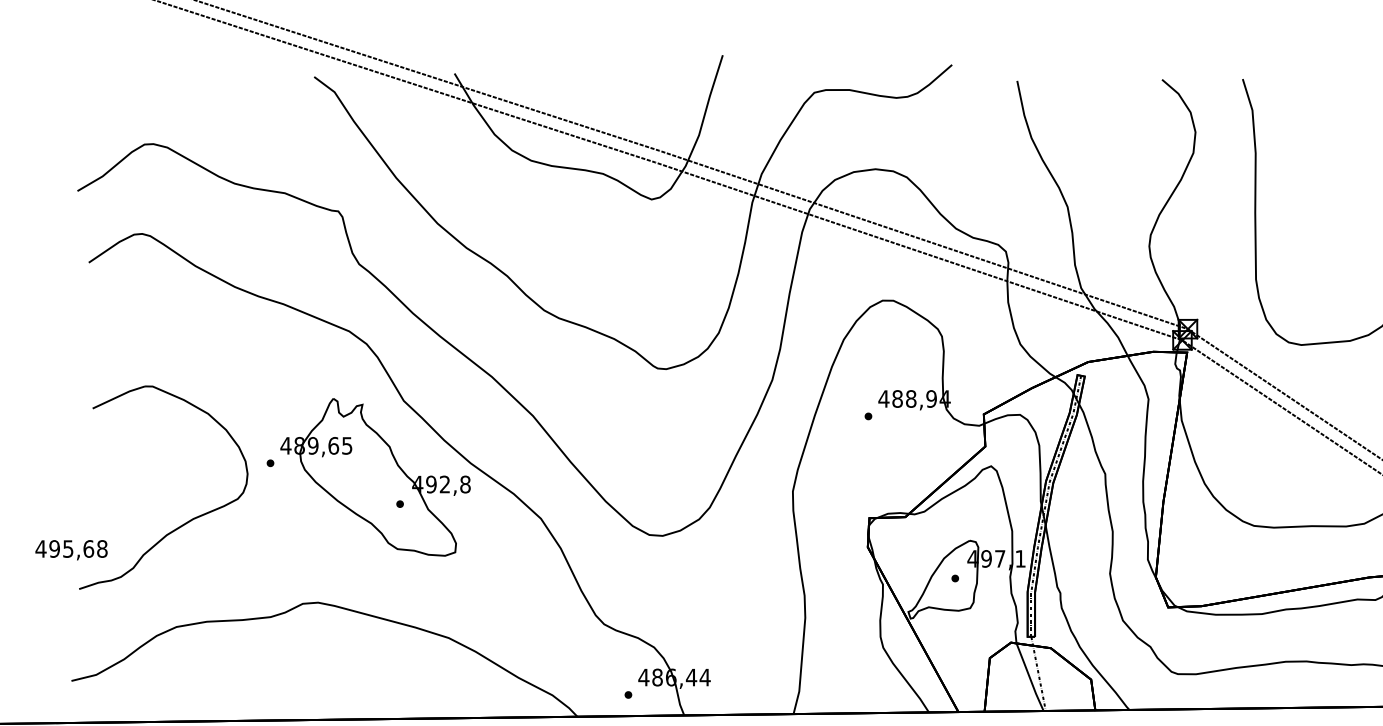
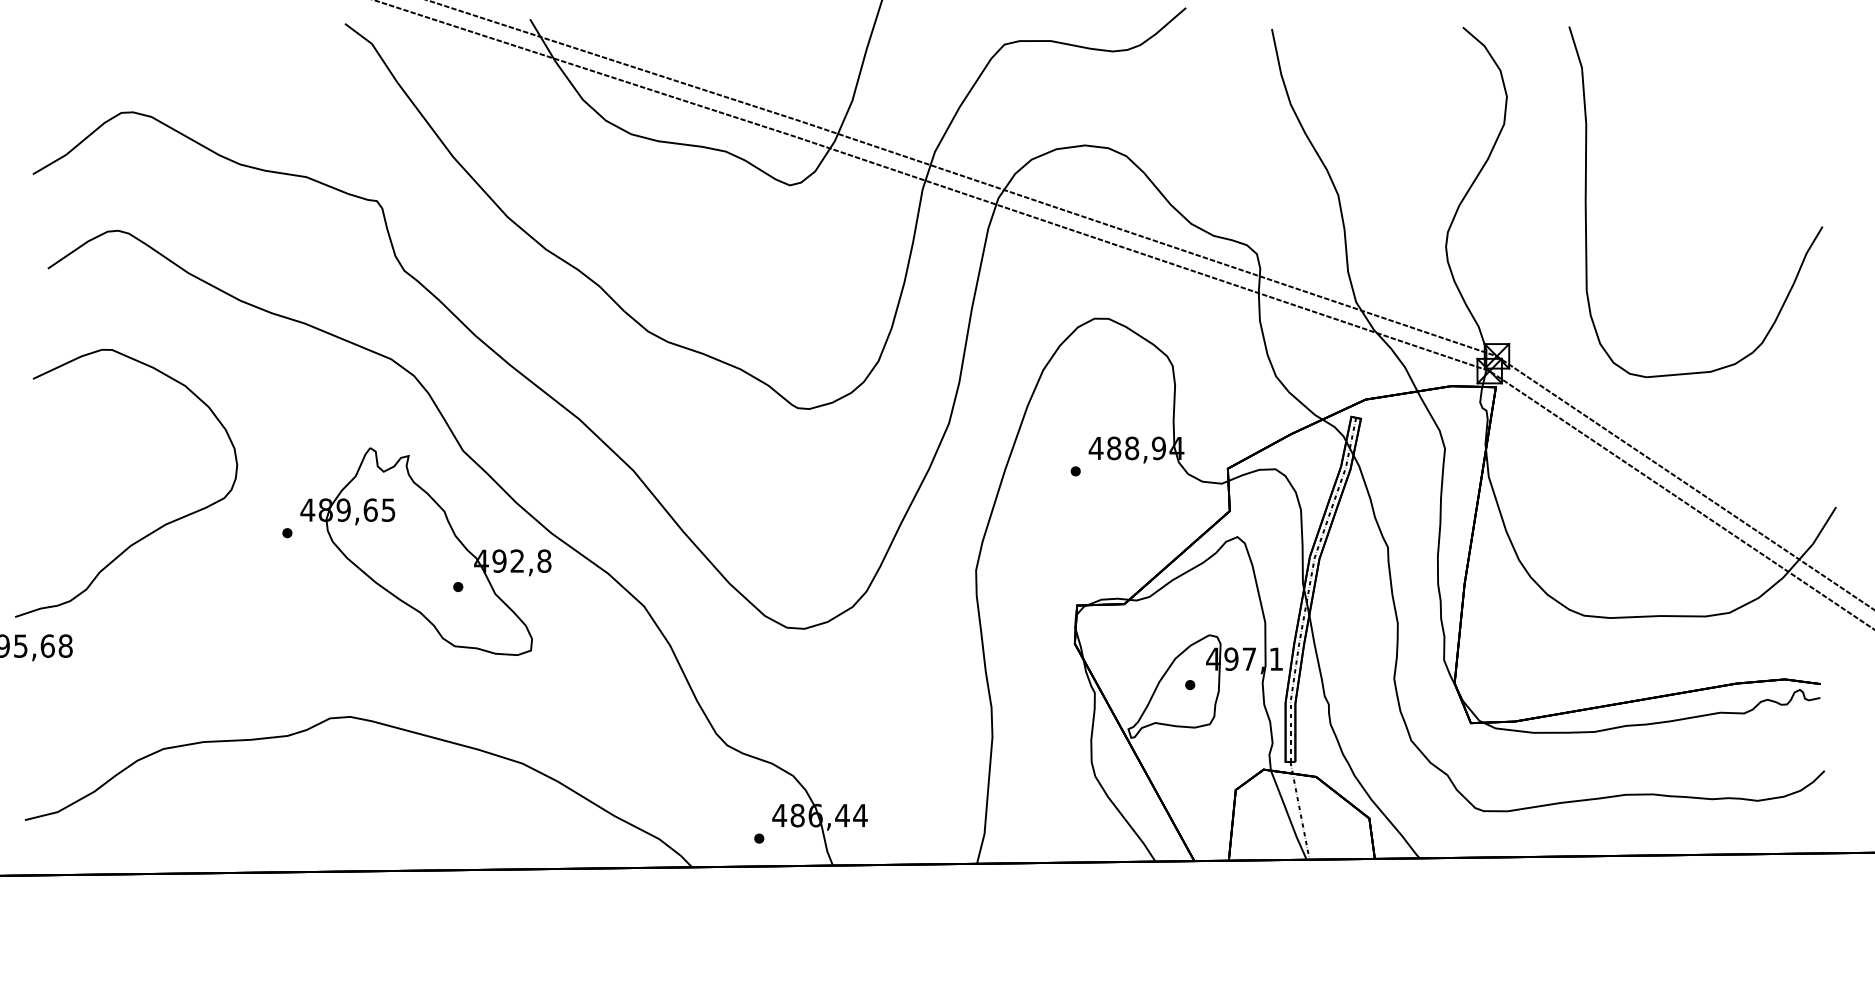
part: (187, 521) -> (158, 527), moved

